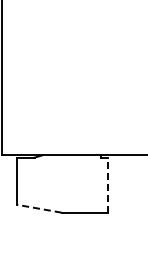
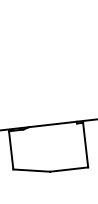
line: (108, 185) -> (85, 145), dashed -> solid
line: (39, 208) -> (31, 170), dashed -> solid

